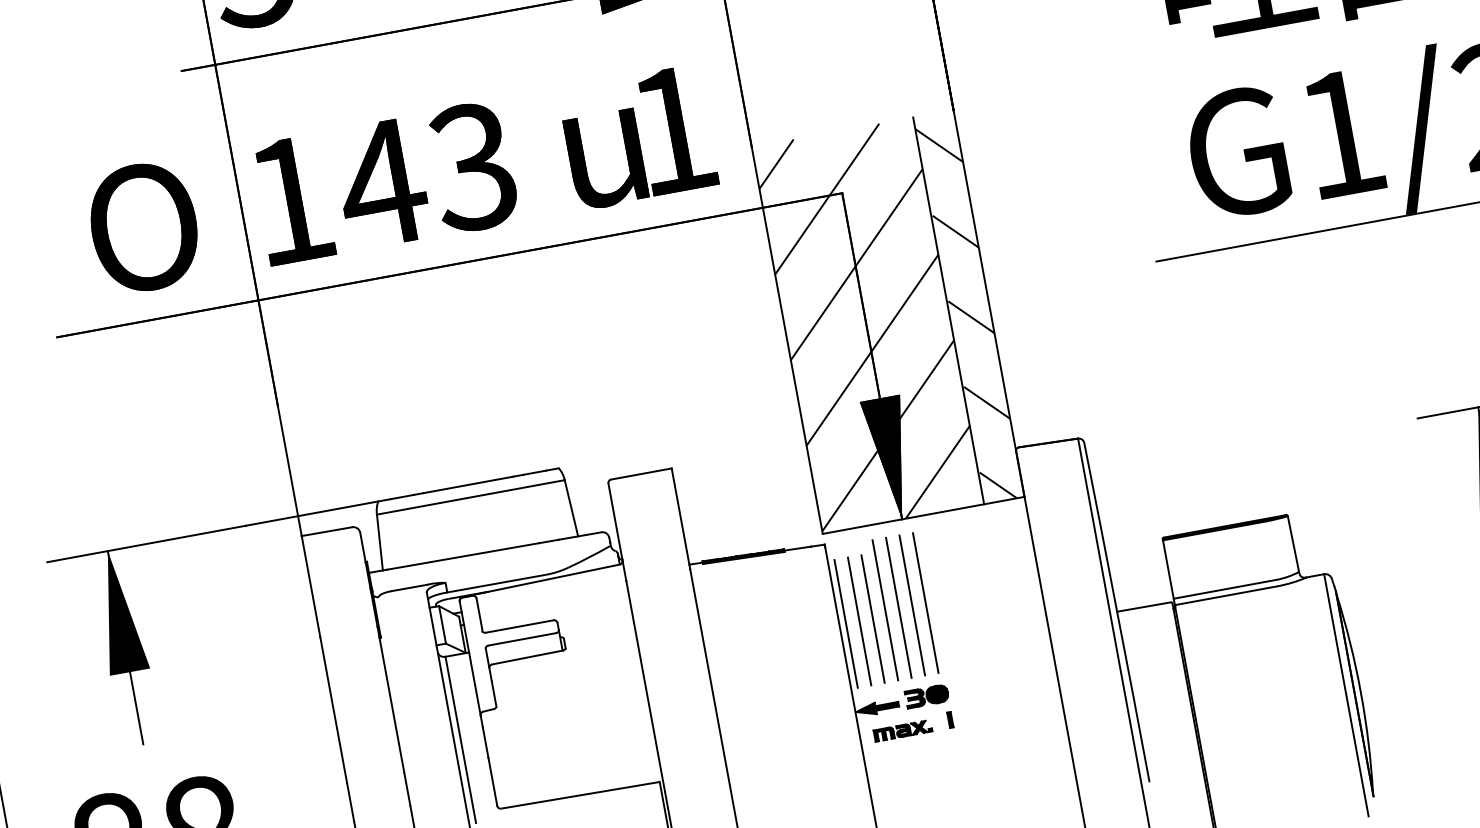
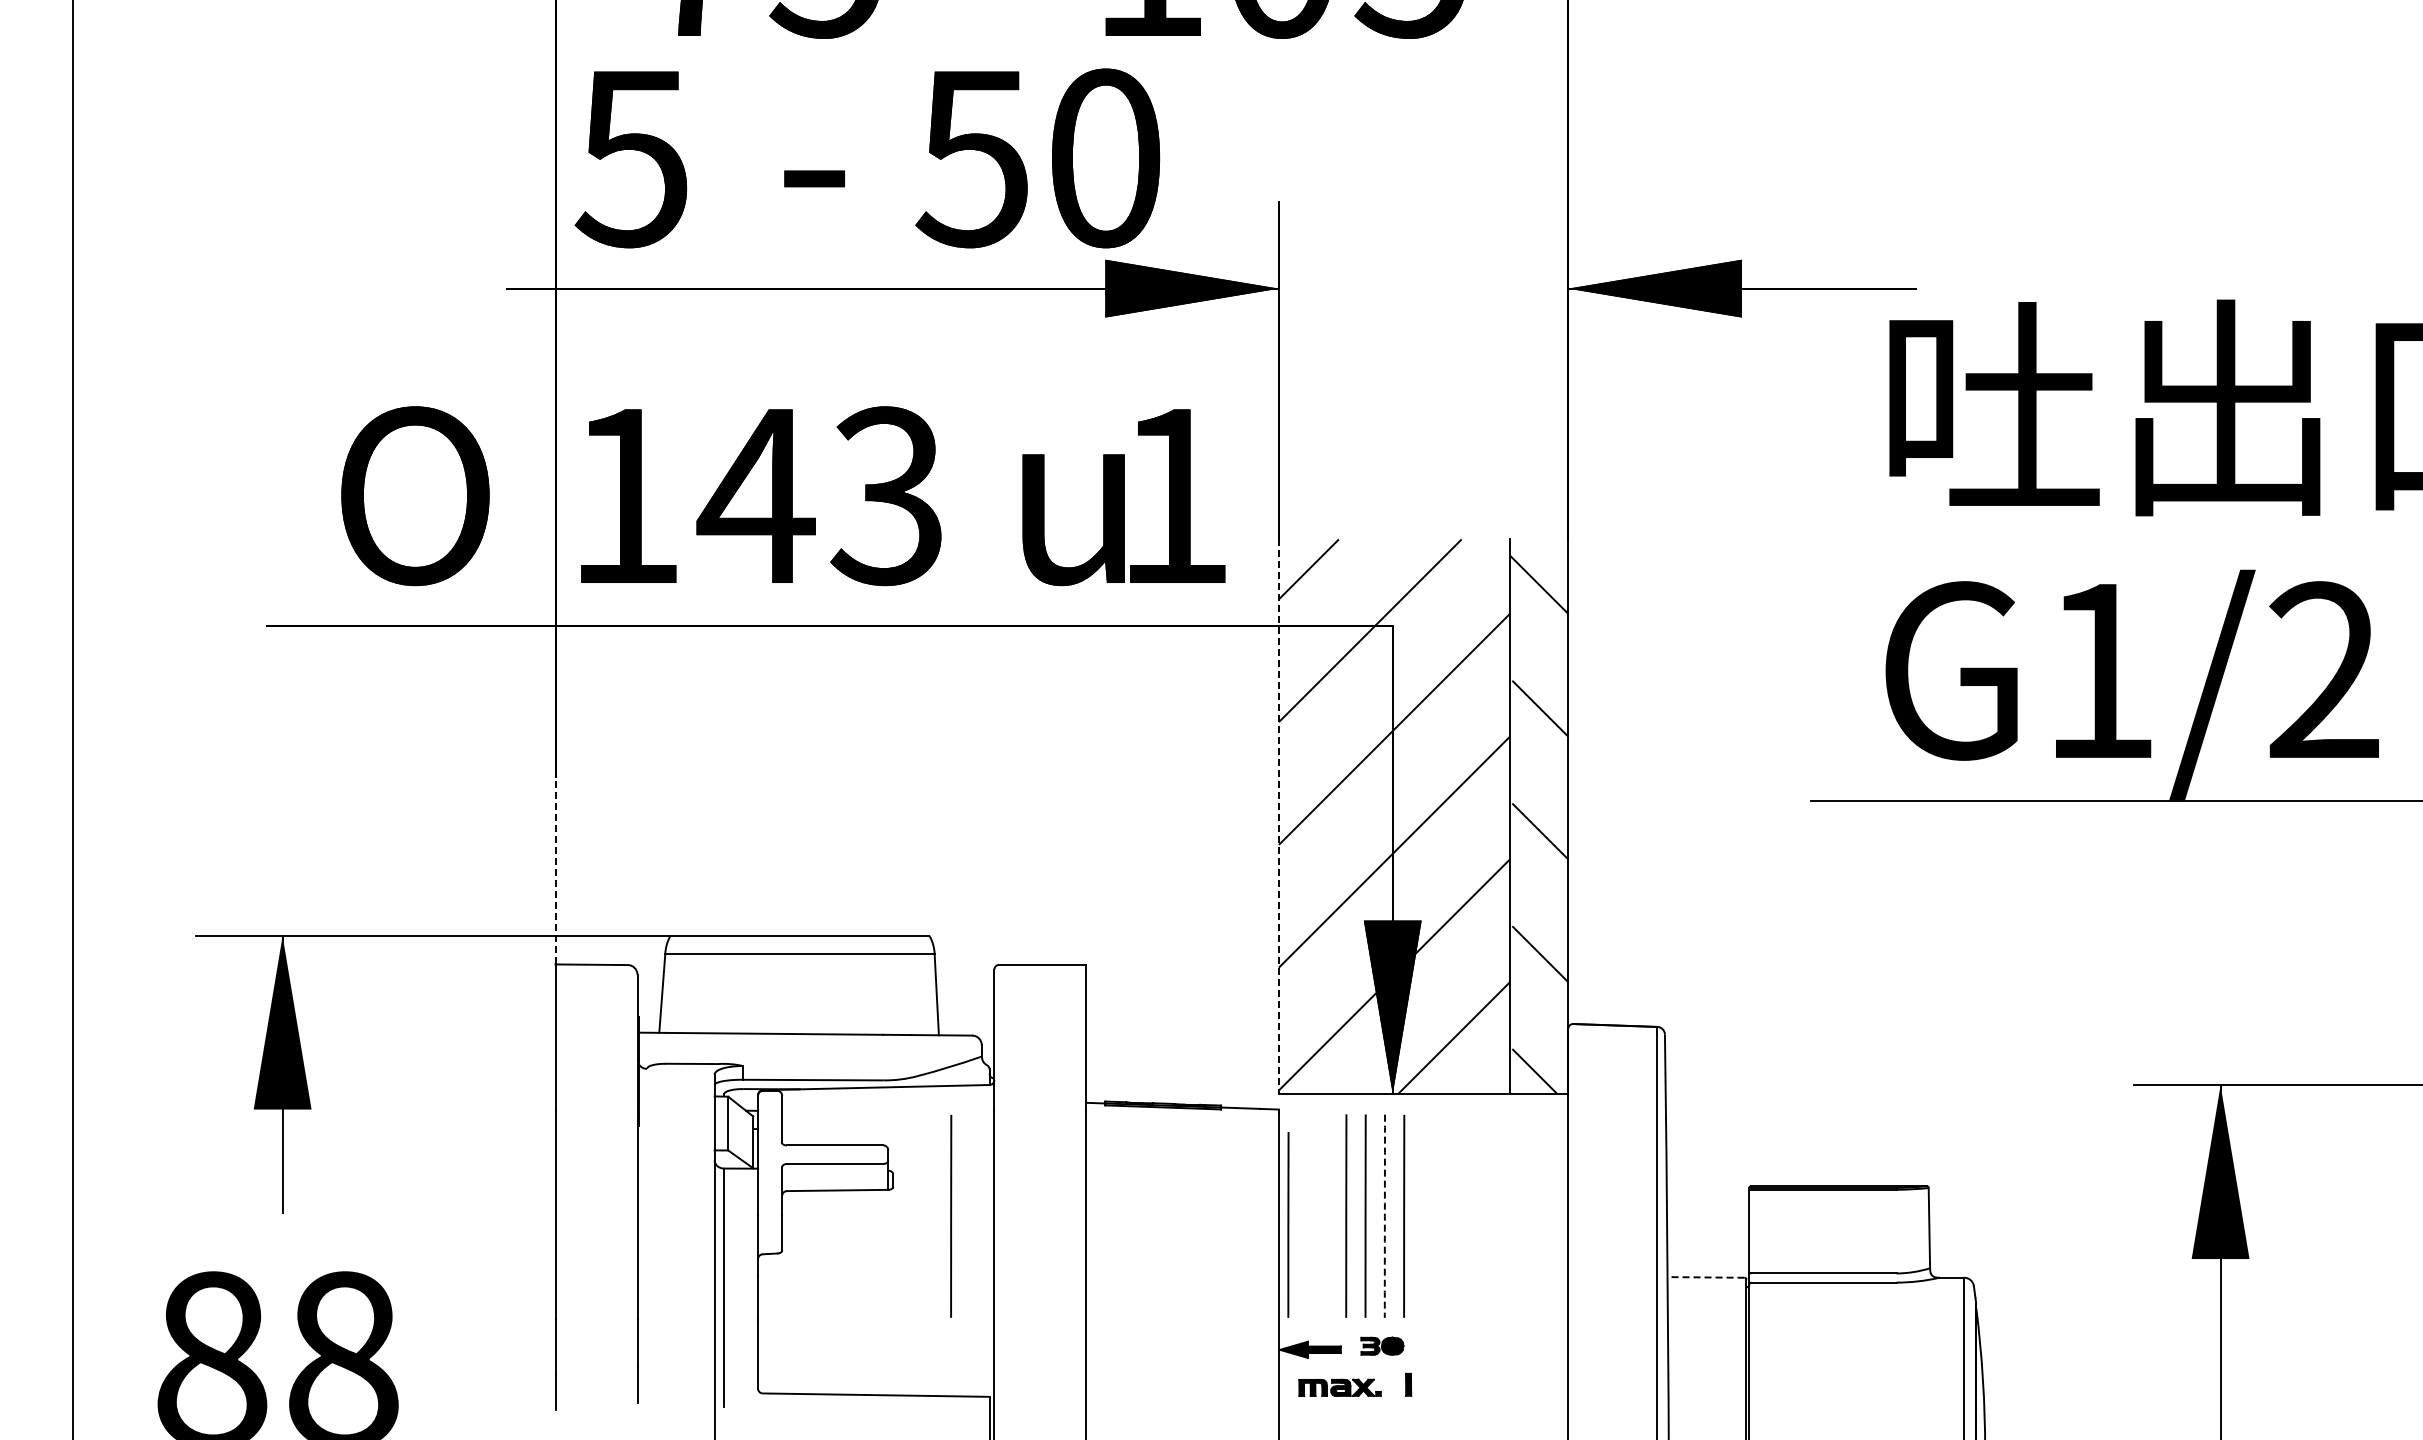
line: (787, 341) -> (1278, 817), solid -> dashed
line: (289, 470) -> (555, 870), solid -> dashed
arc: (912, 605) -> (1384, 1216), solid -> dashed
line: (1143, 607) -> (1705, 1277), solid -> dashed
line: (872, 618) -> (1326, 1224), removed
line: (859, 621) -> (1307, 1224), removed
line: (609, 660) -> (951, 1215), added
part: (927, 696) -> (1382, 1346), size x0.7

